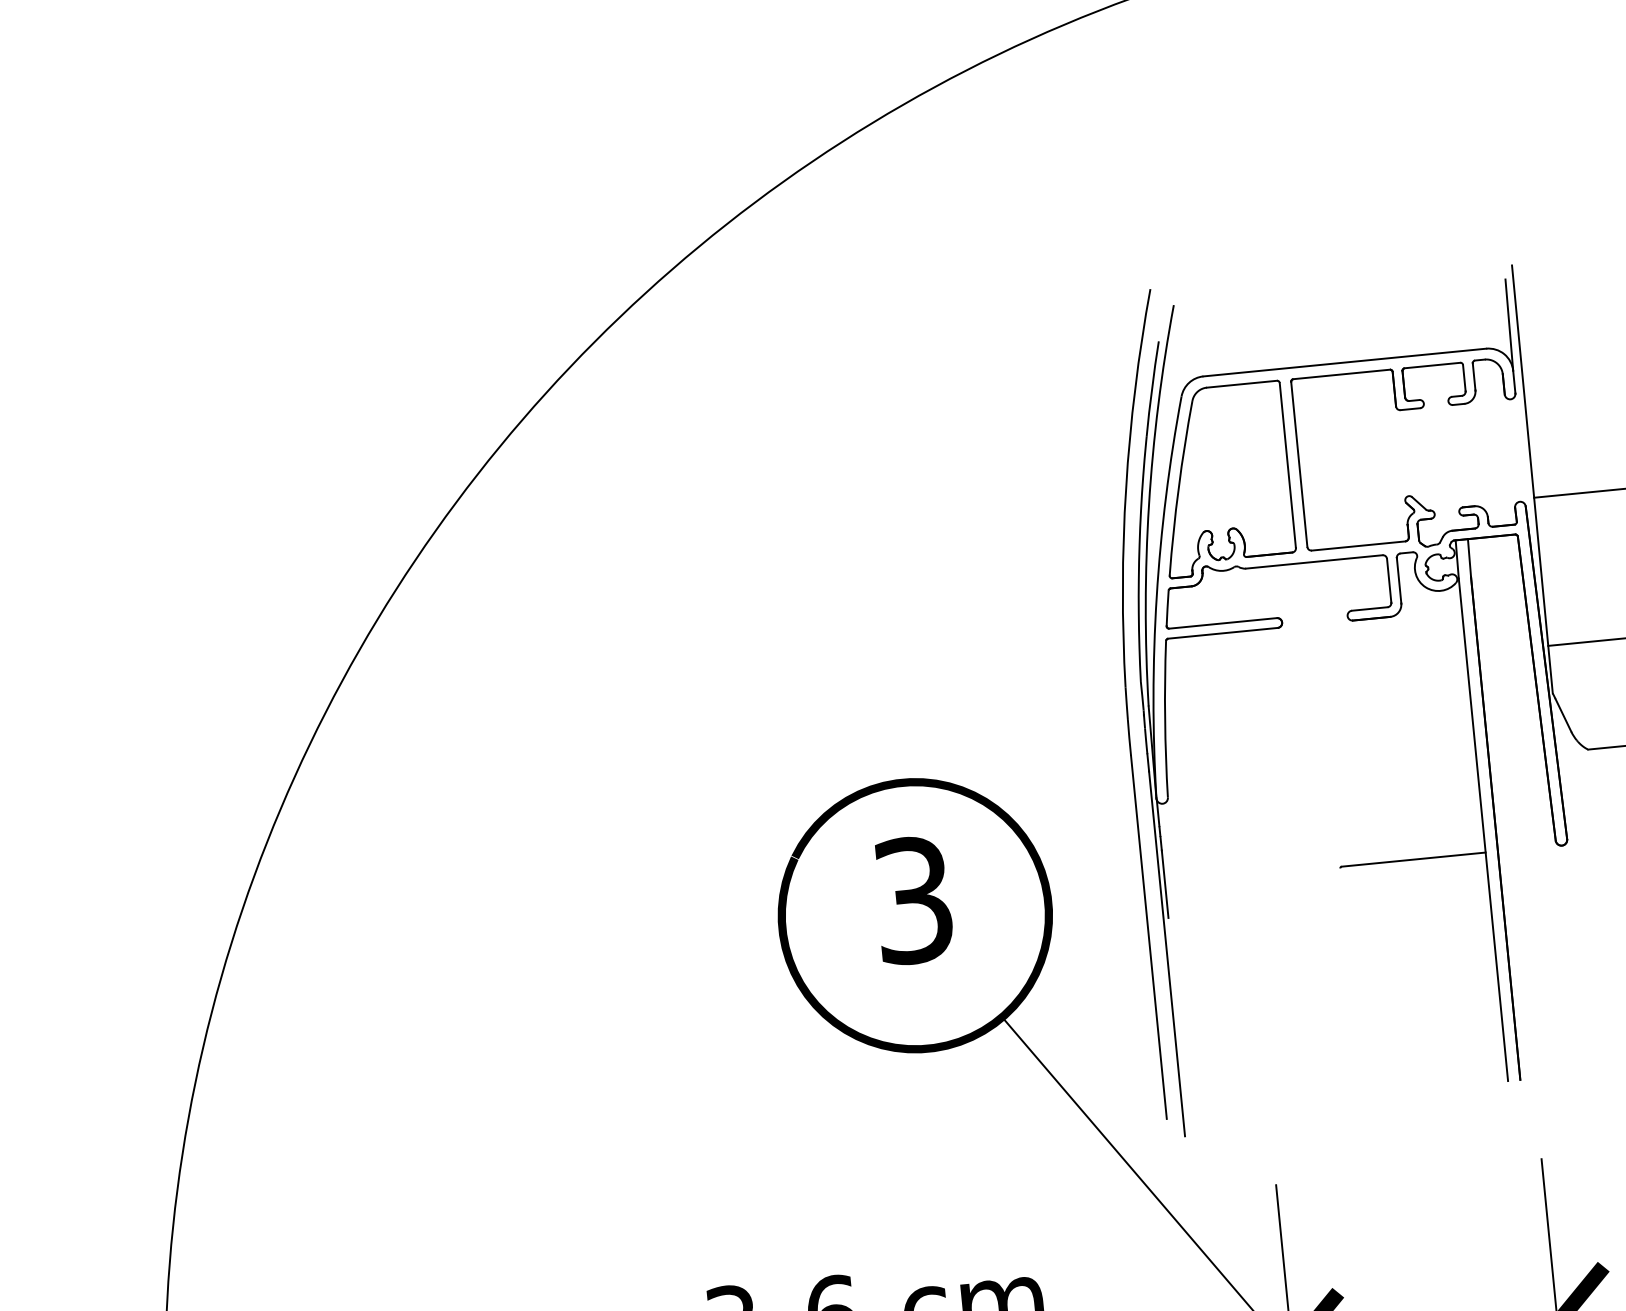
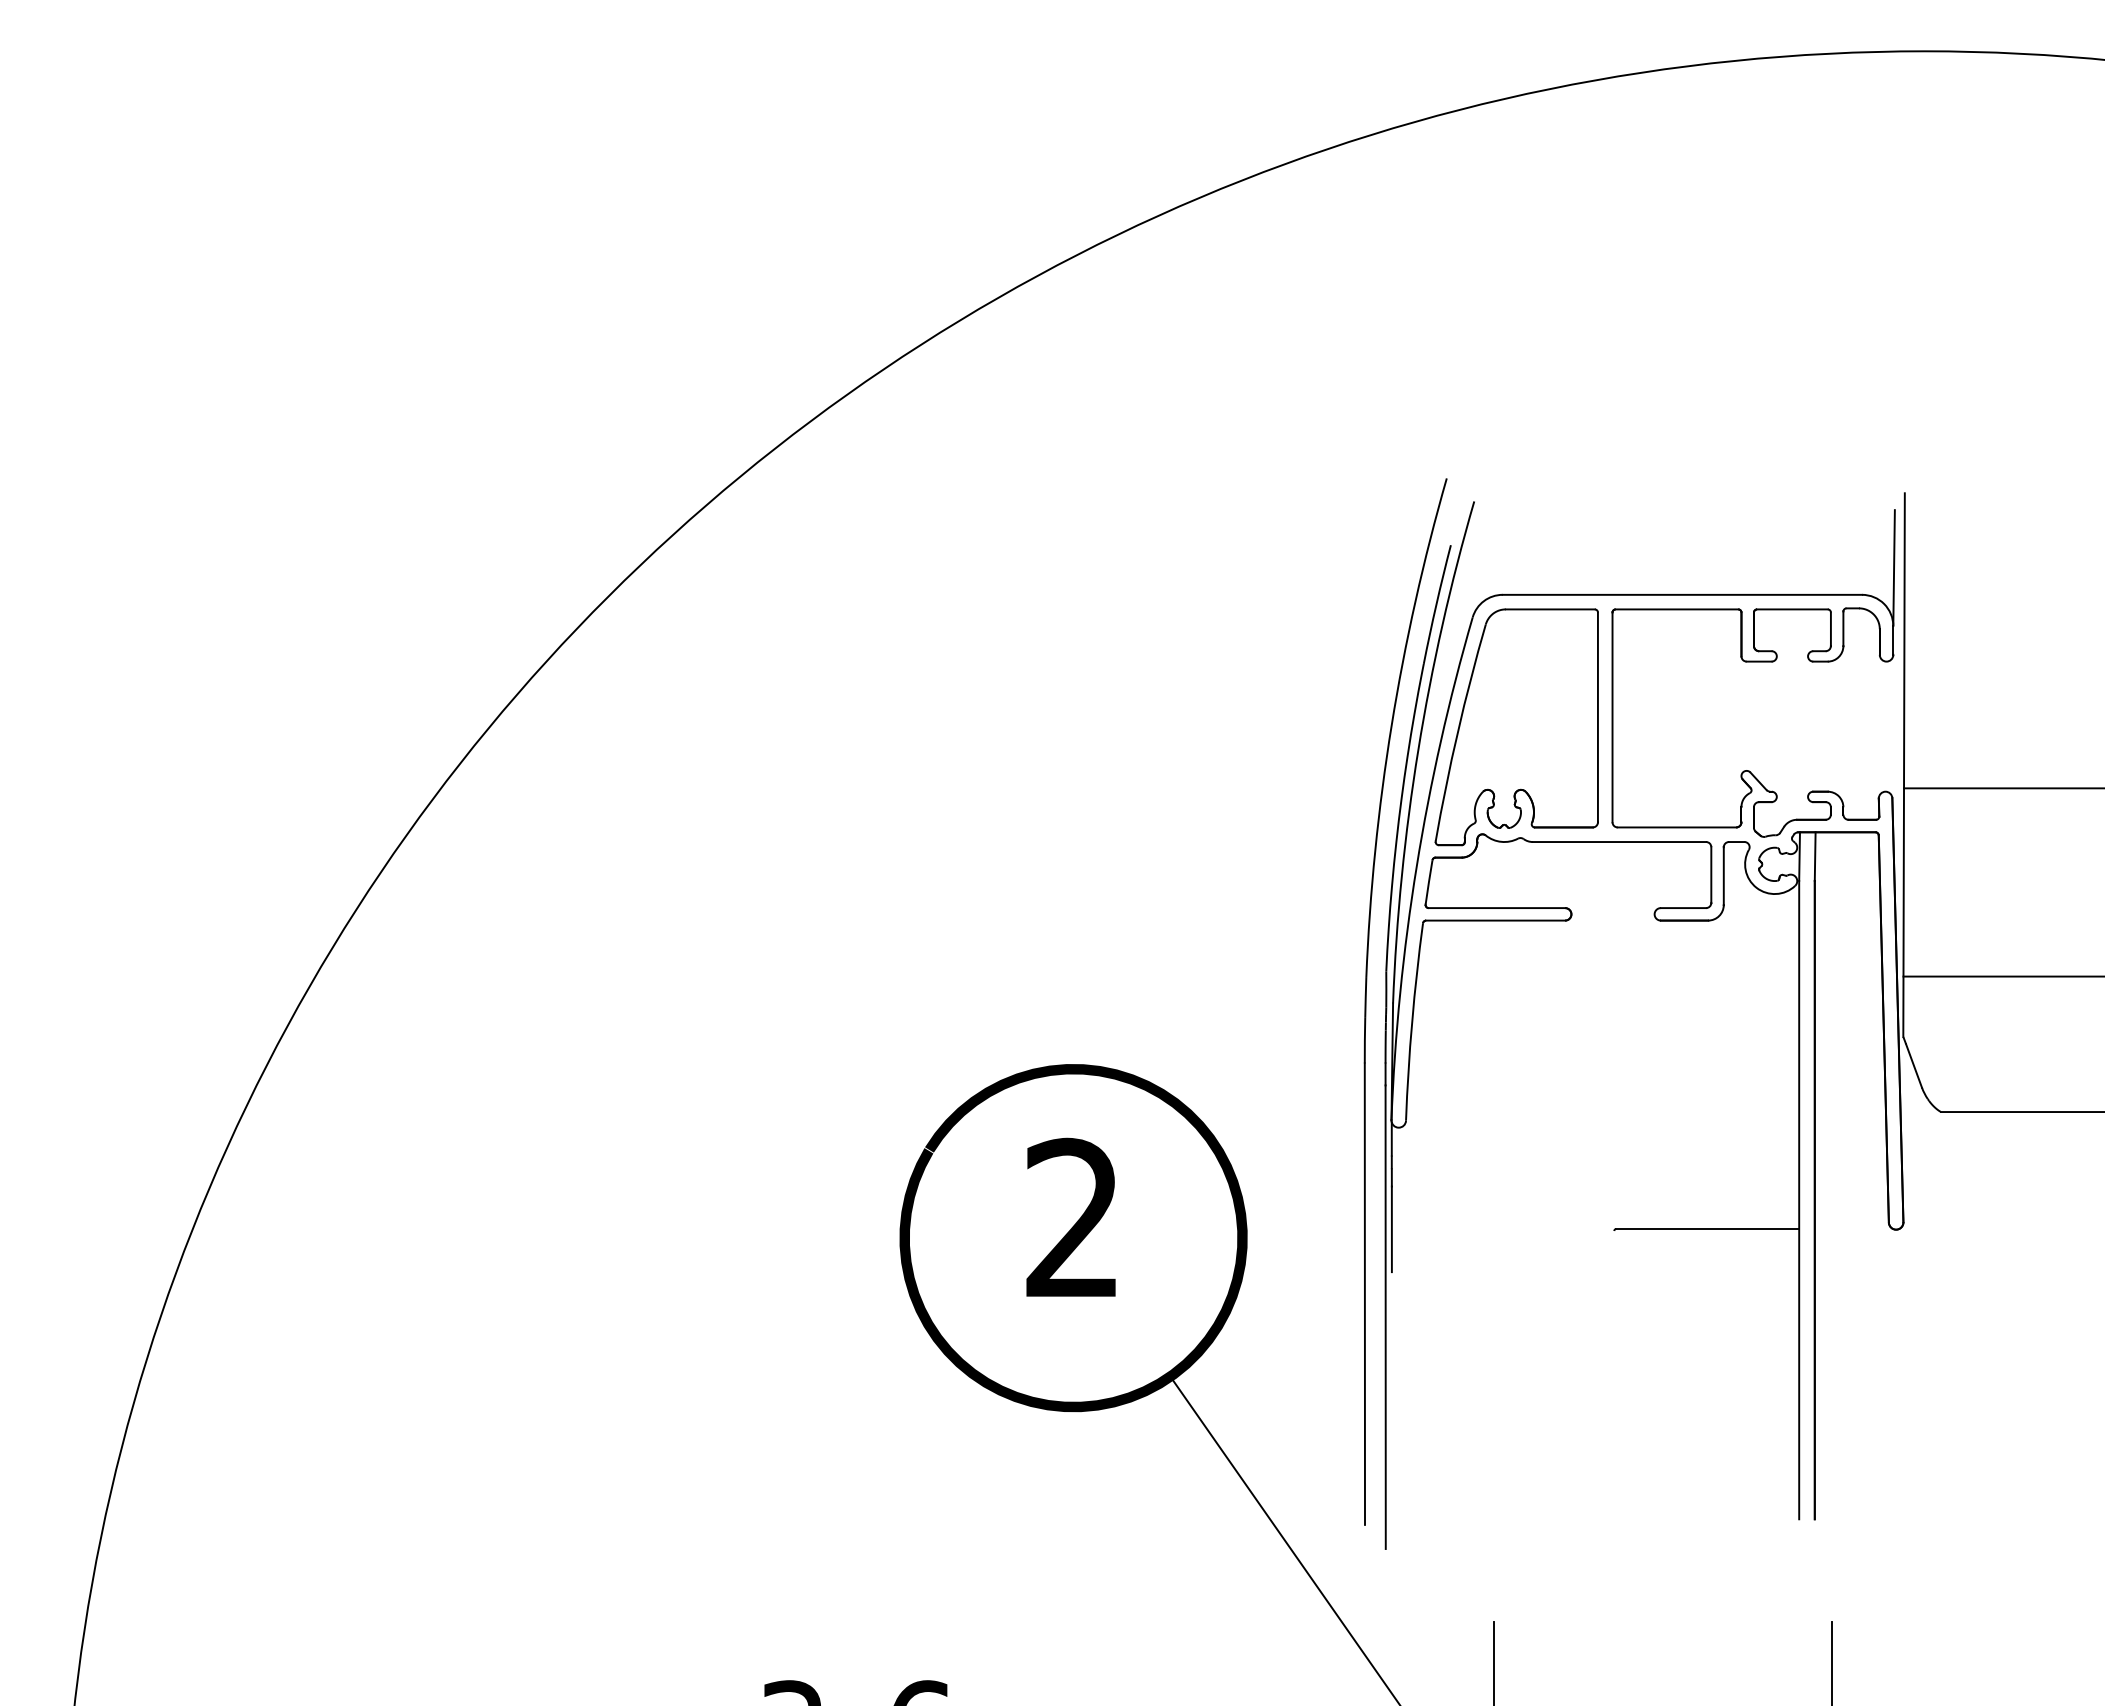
text: (912, 900) -> (1072, 1218), 3 -> 2

